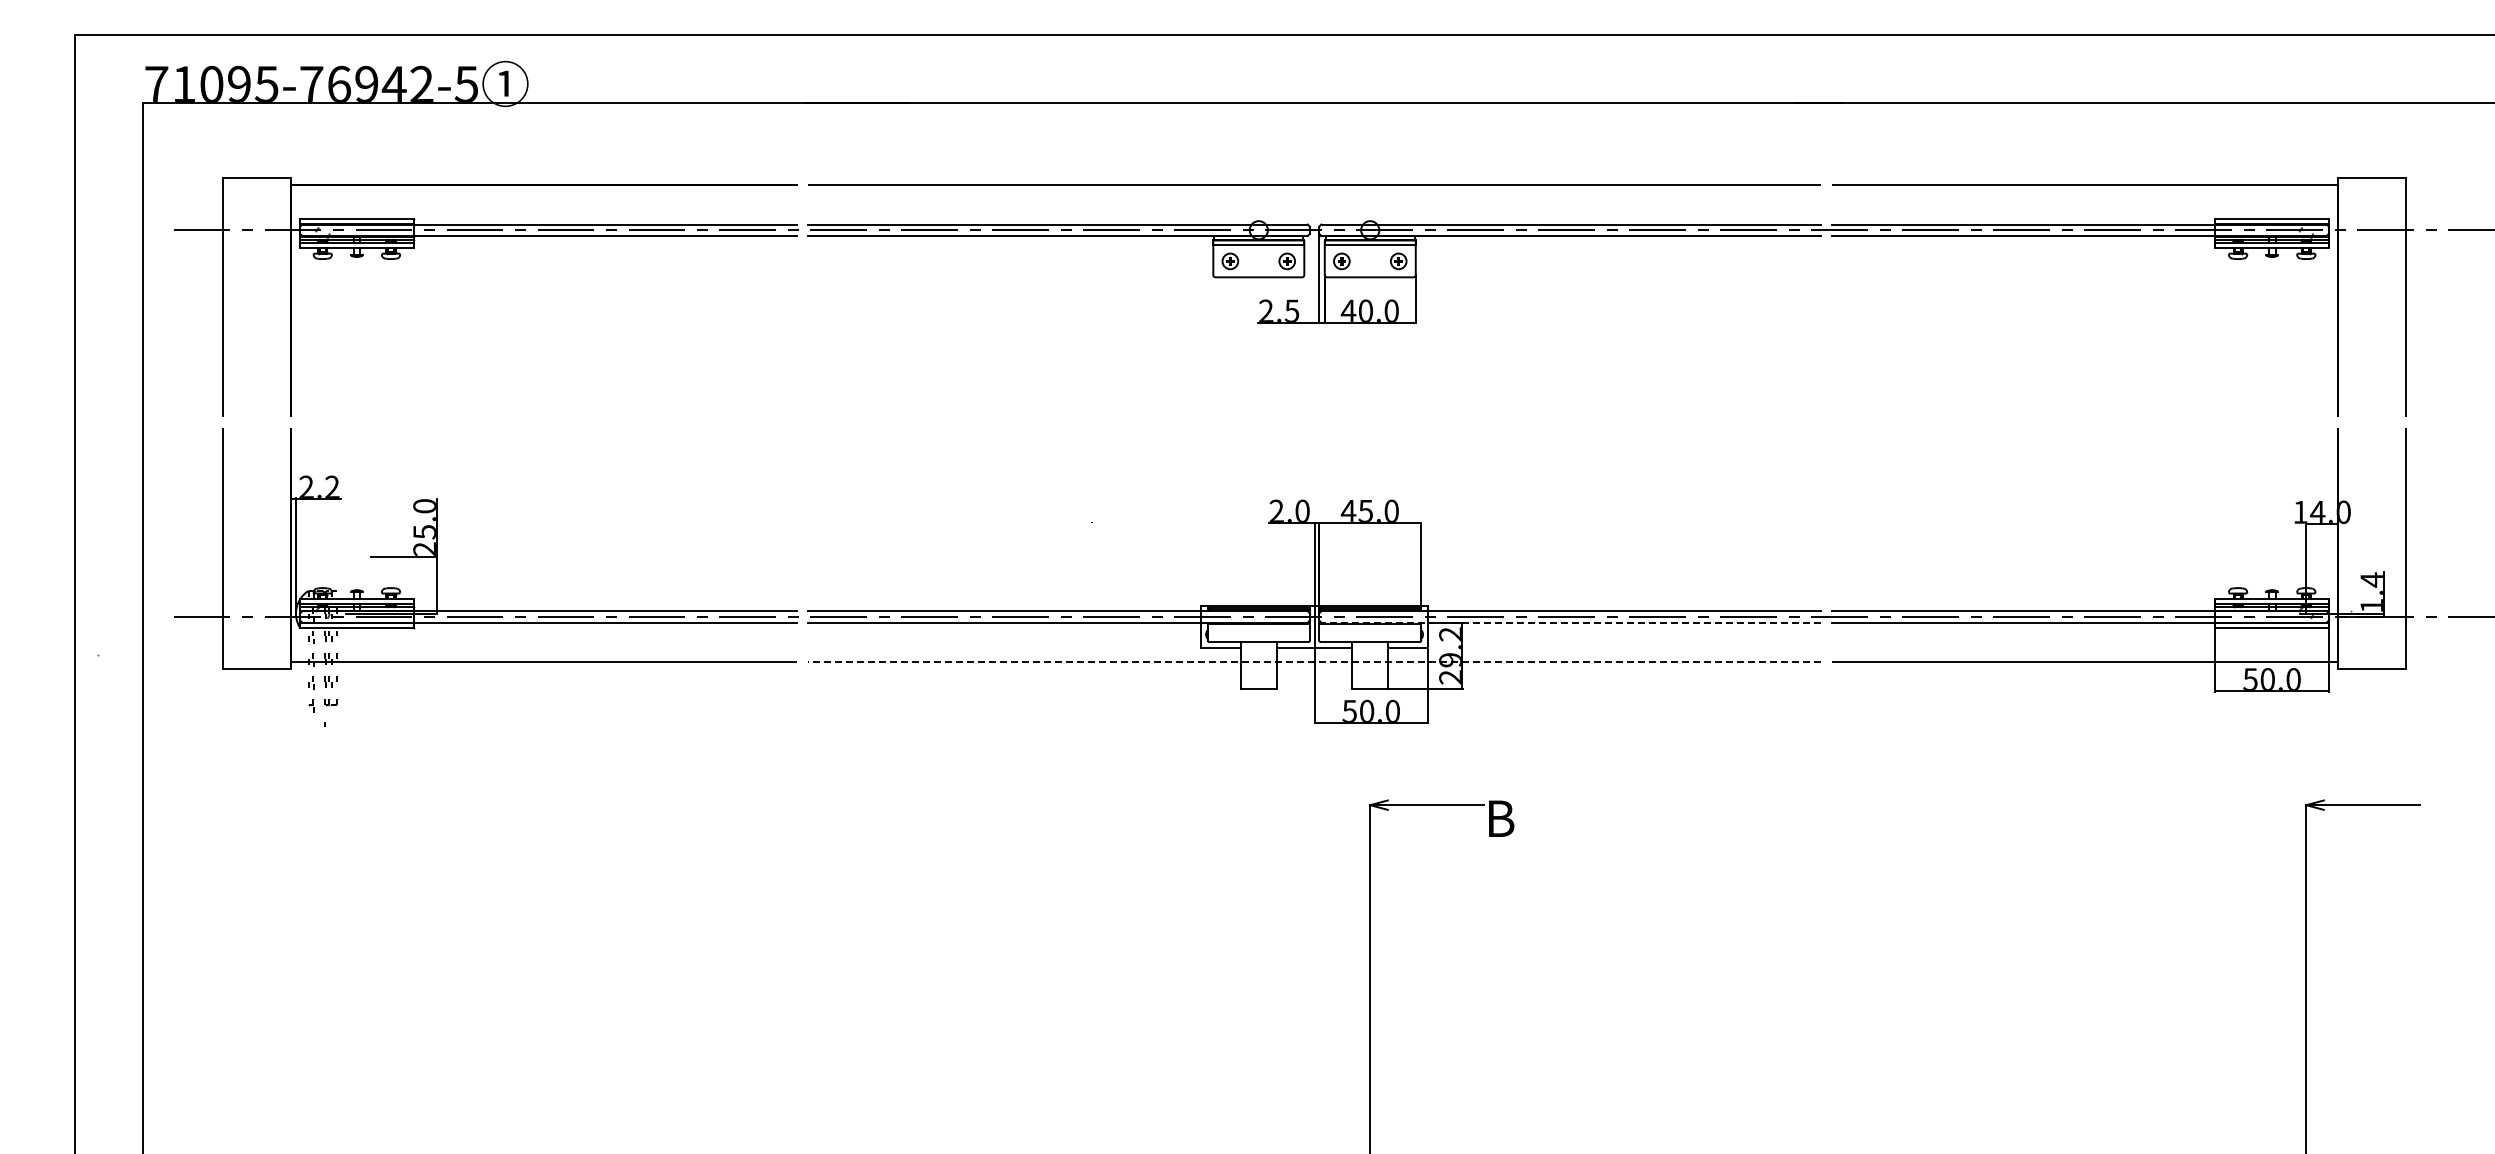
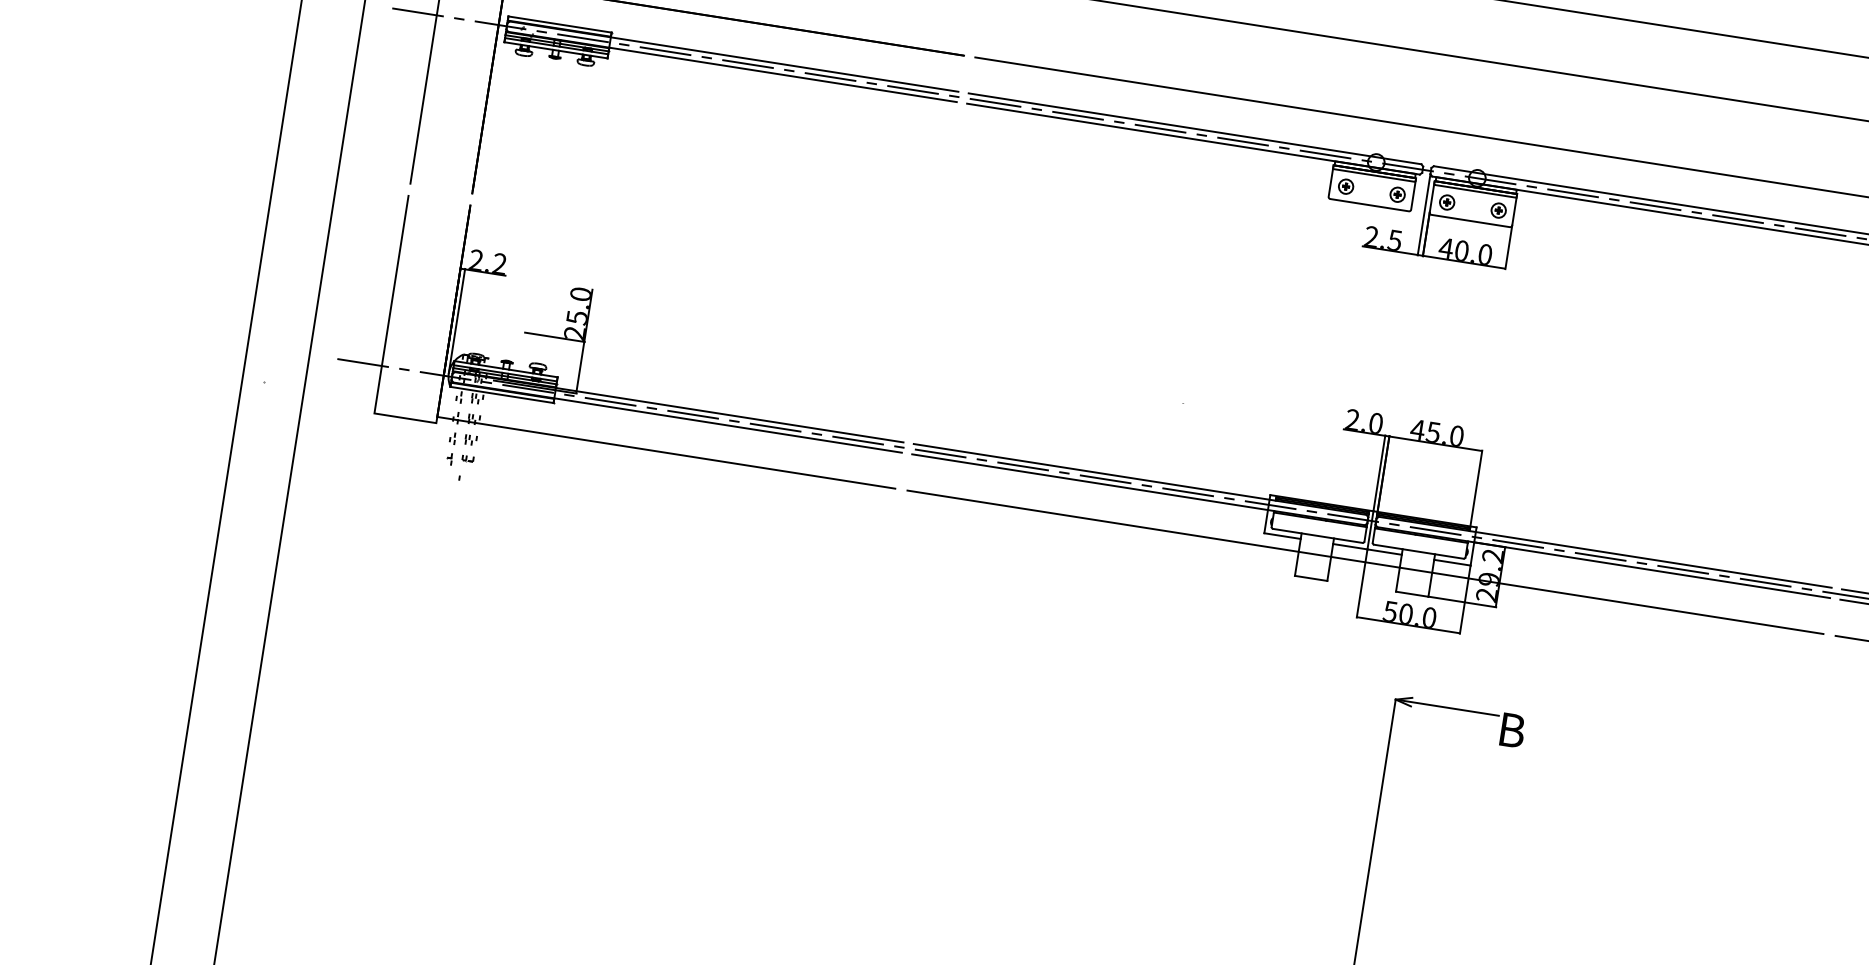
line: (1571, 622) -> (1604, 562), dashed -> solid
line: (1314, 662) -> (1365, 562), dashed -> solid

